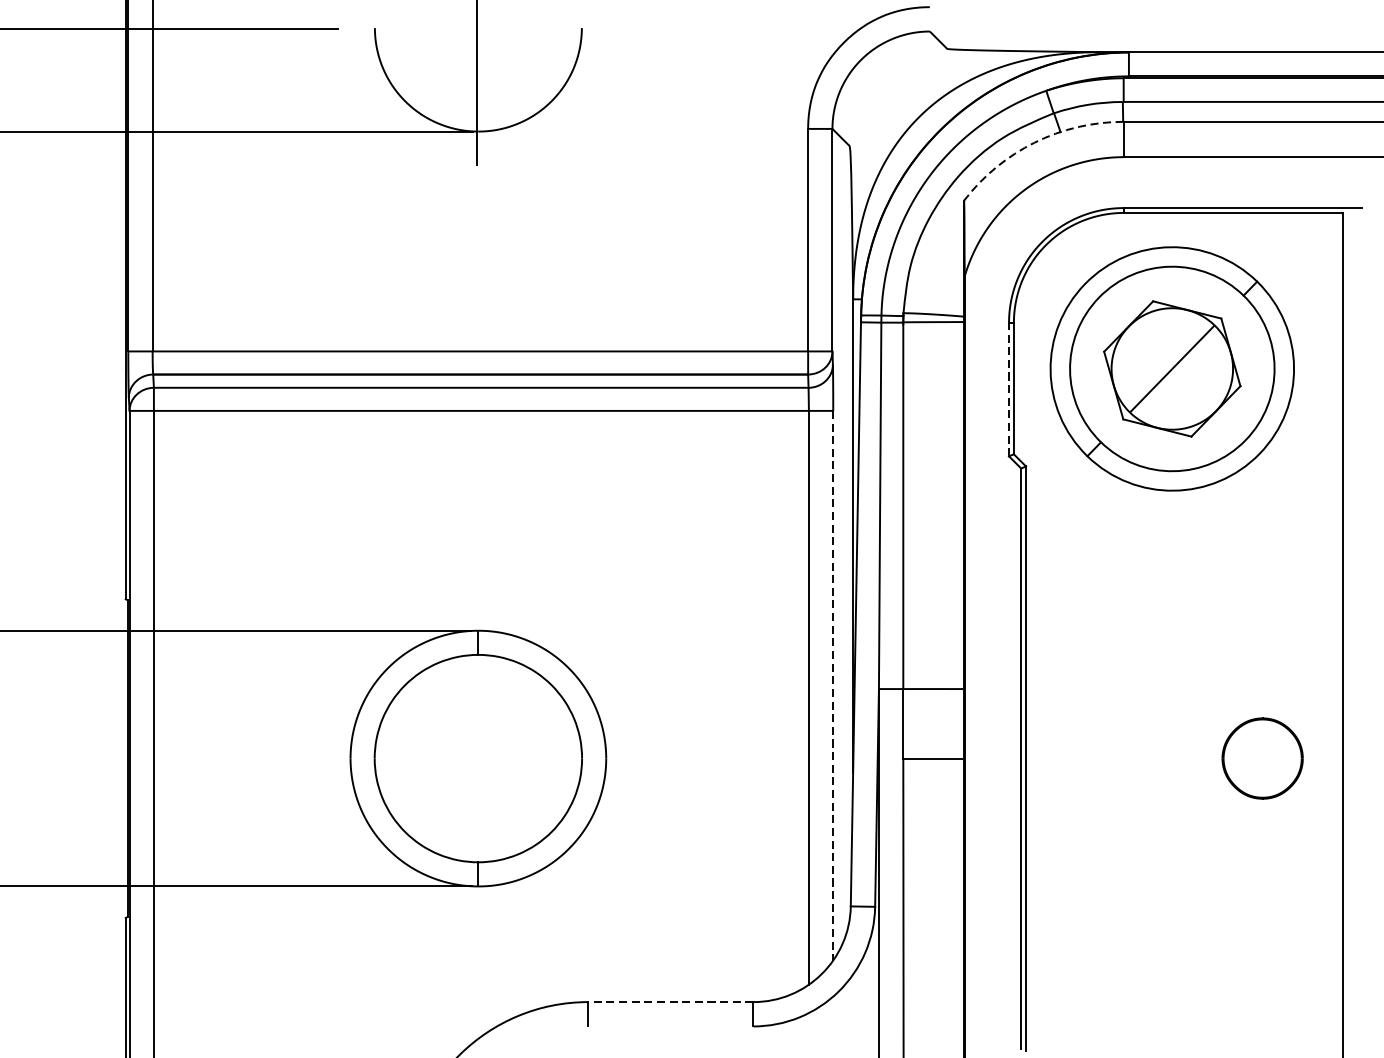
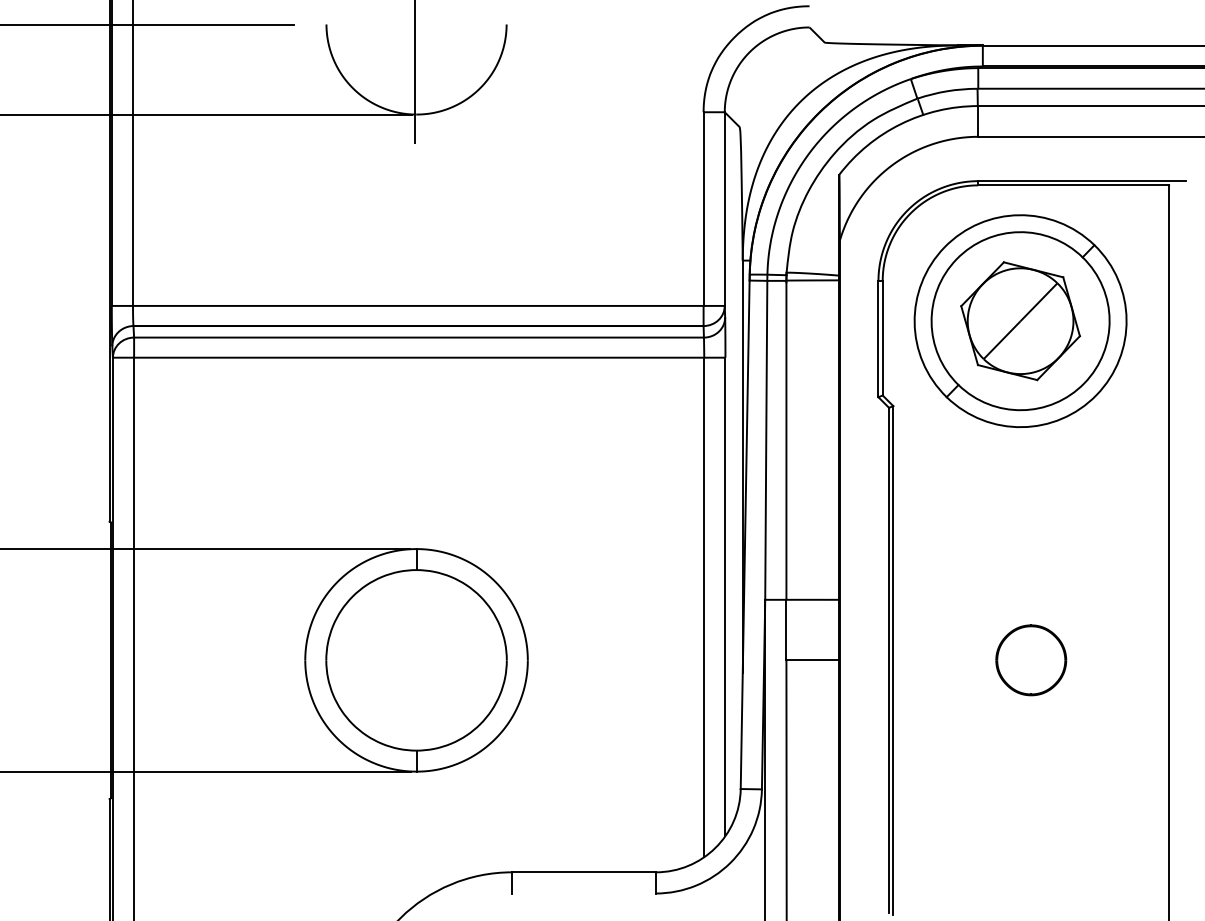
arc: (1034, 143) -> (900, 124), dashed -> solid
line: (1009, 388) -> (878, 338), dashed -> solid
line: (833, 686) -> (725, 597), dashed -> solid
part: (1262, 758) -> (1031, 660), moved
line: (671, 1002) -> (584, 872), dashed -> solid

